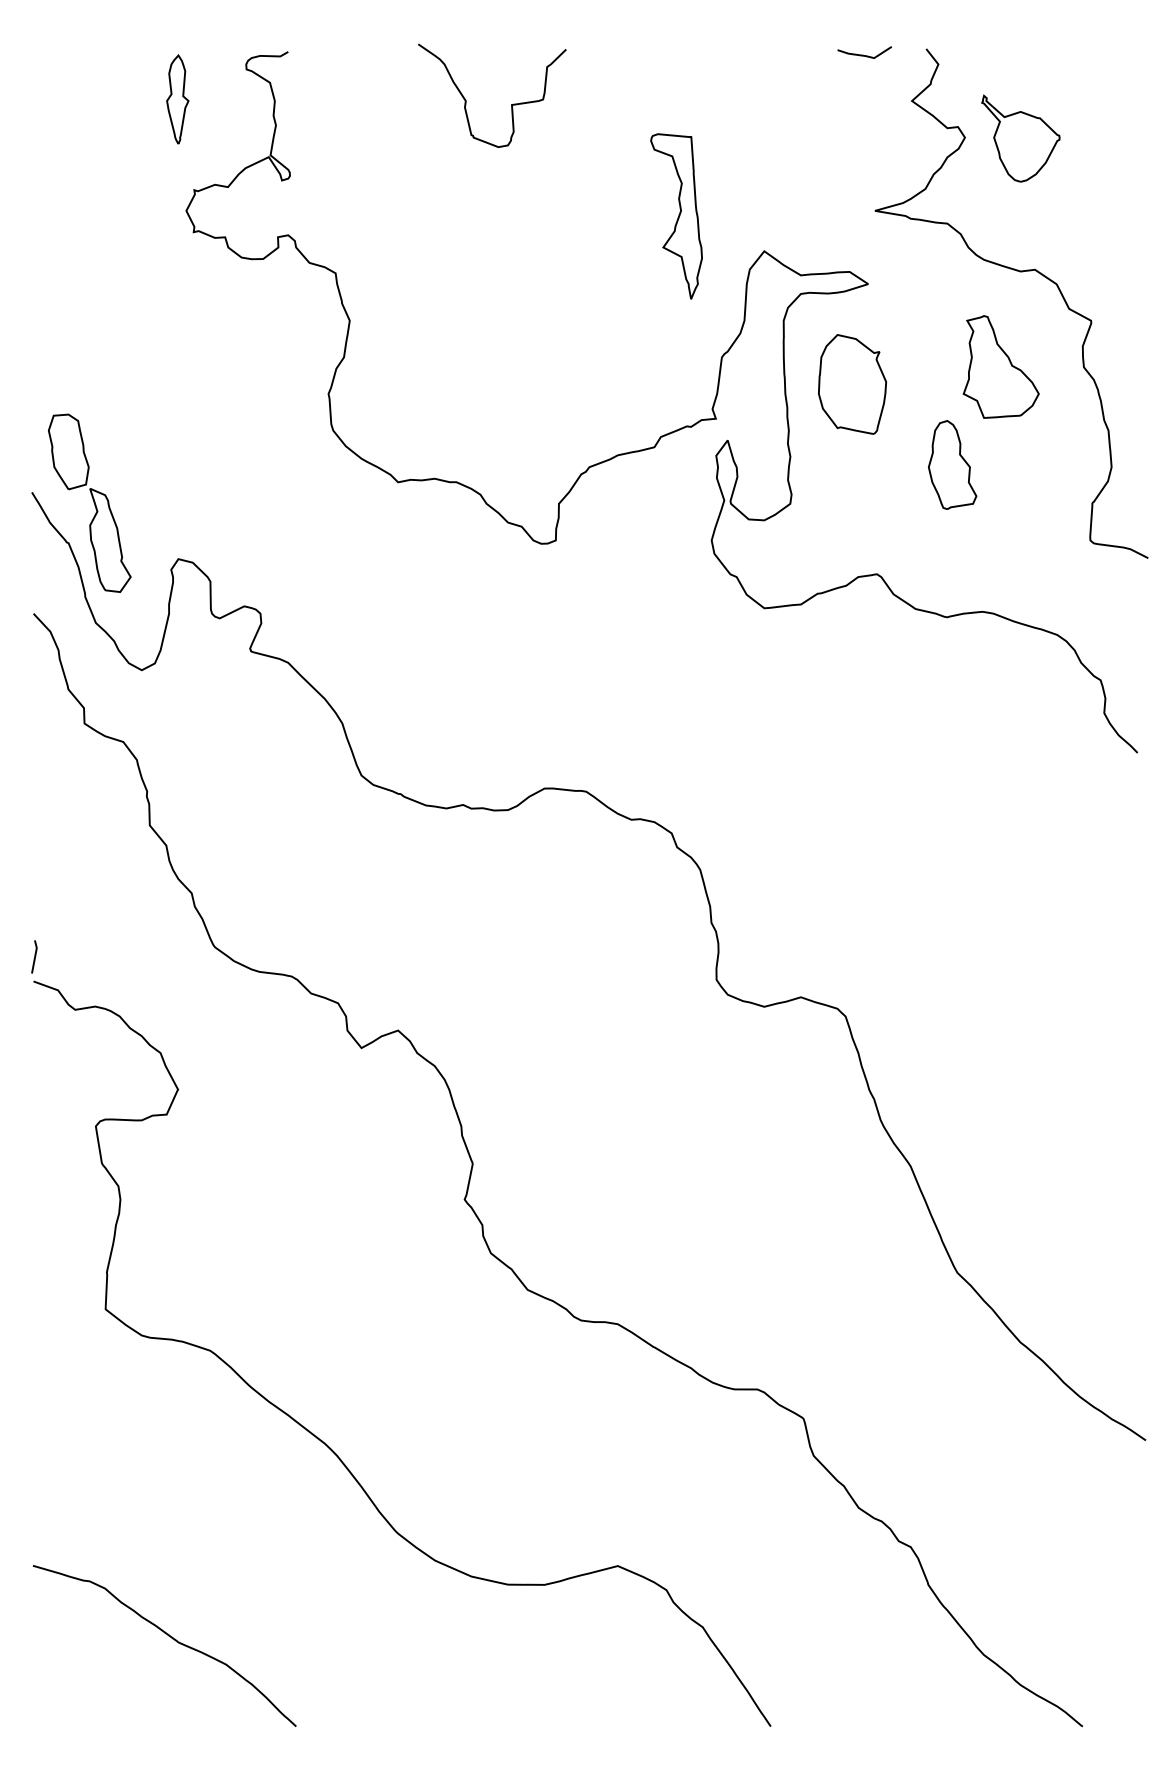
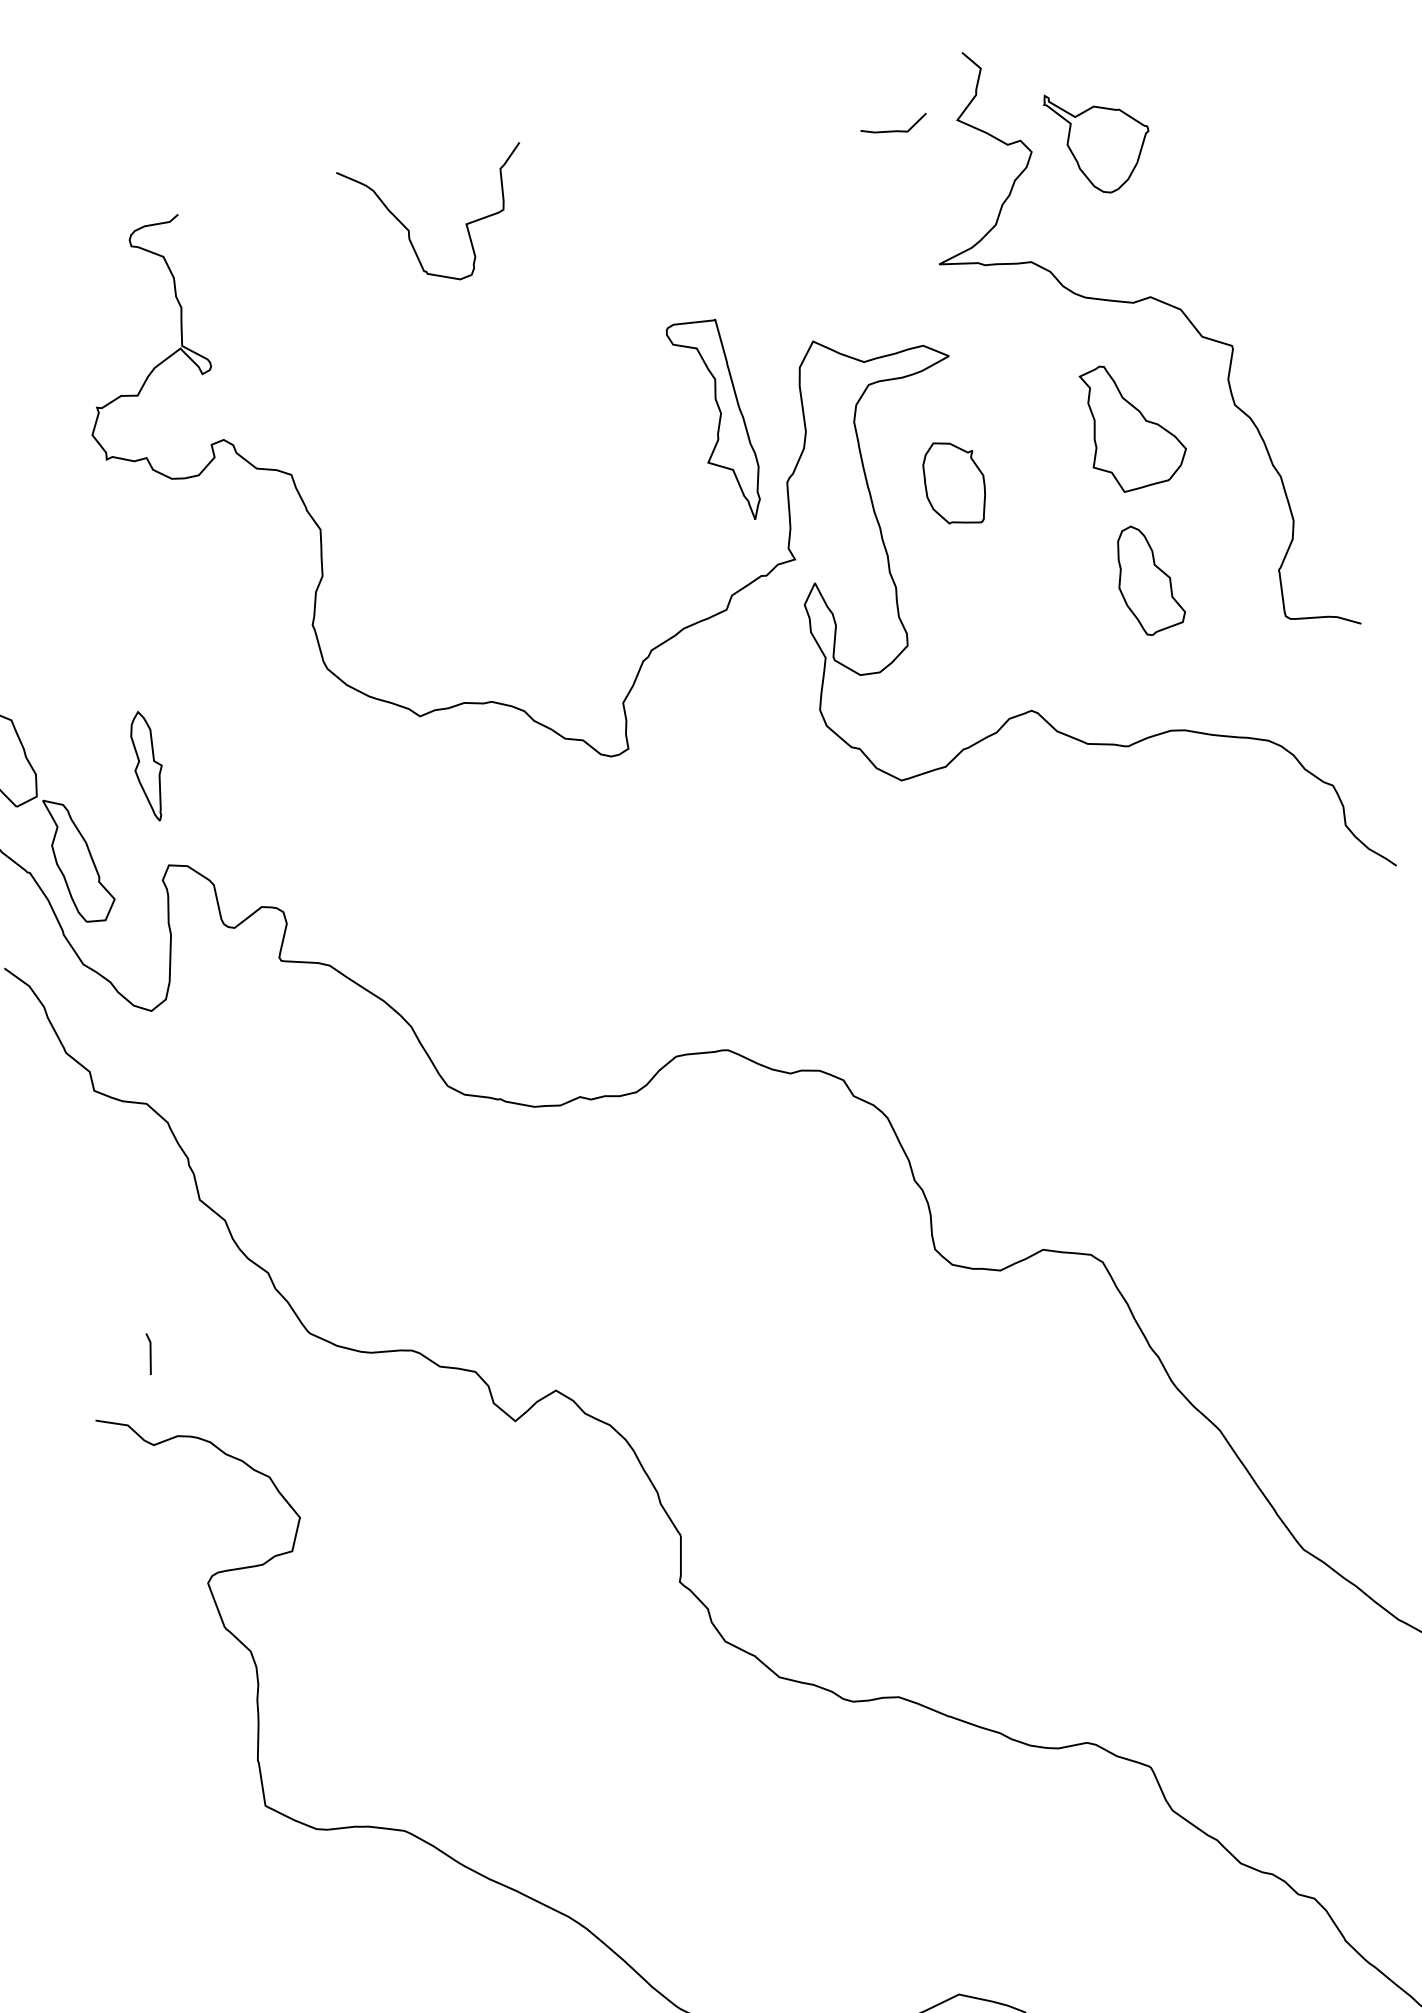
line: (863, 54) -> (893, 129), moved
part: (177, 99) -> (147, 766), moved
part: (676, 216) -> (716, 421), moved
part: (852, 384) -> (954, 483), size x0.7
part: (952, 464) -> (1147, 578), moved
line: (34, 956) -> (149, 1353), moved

